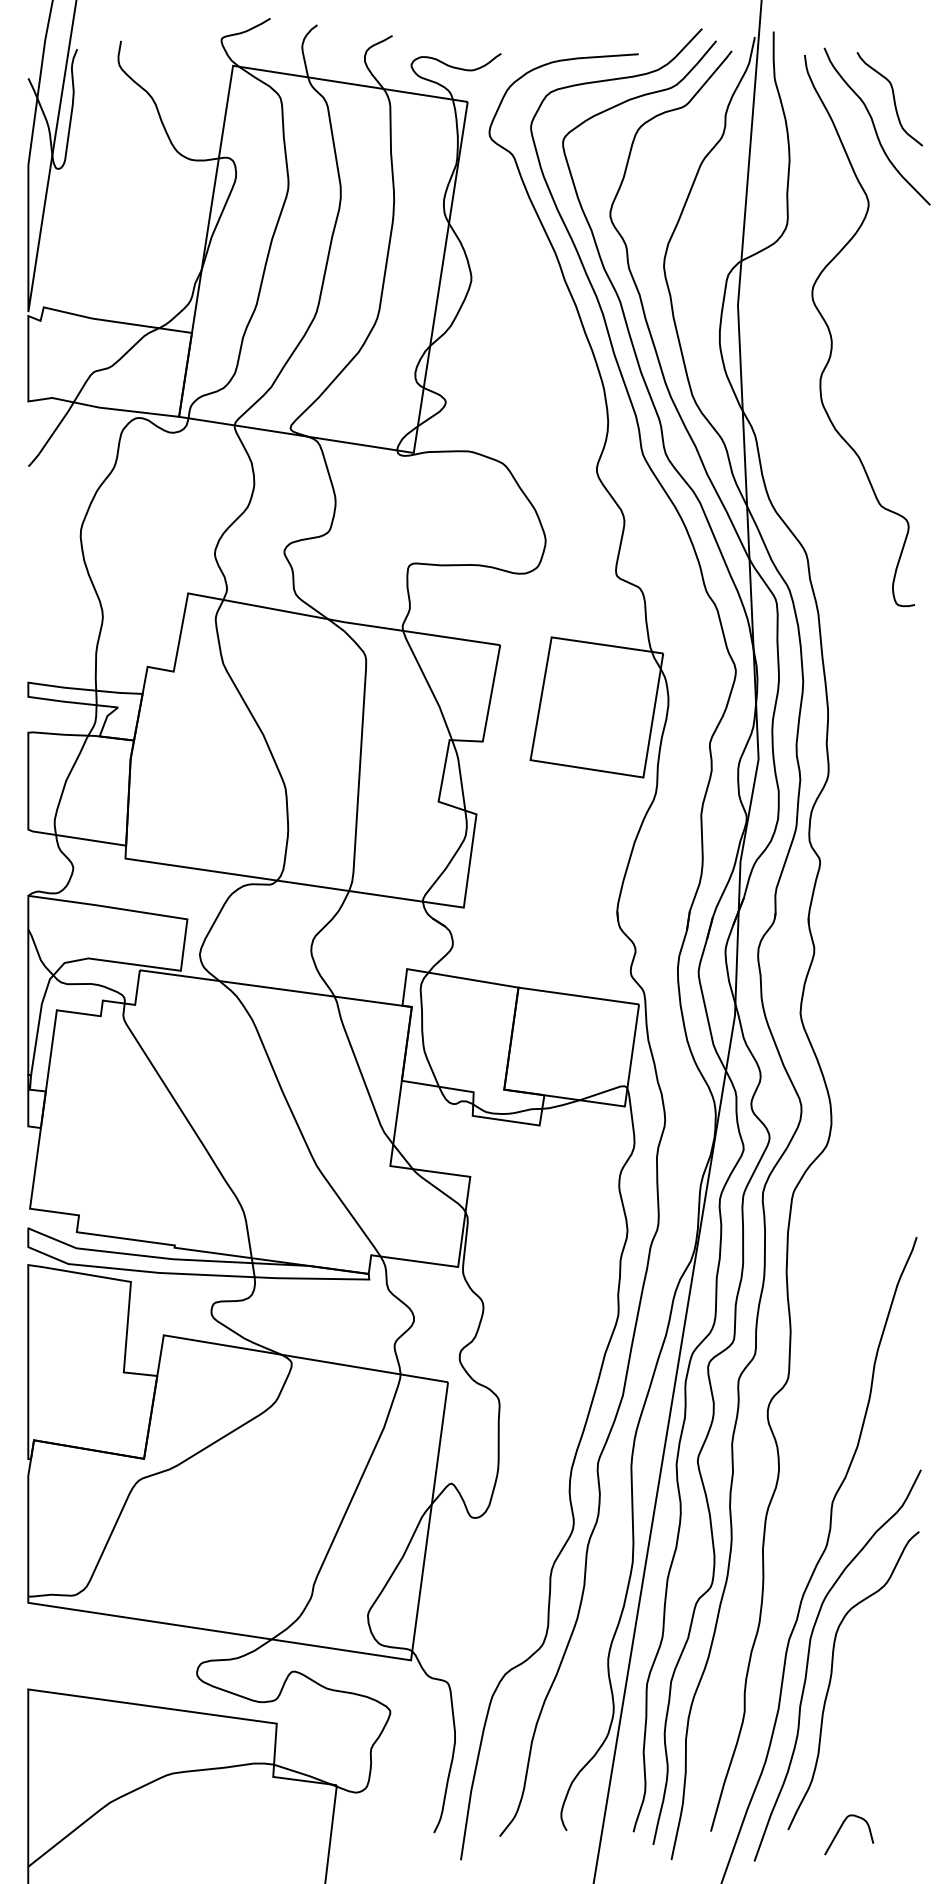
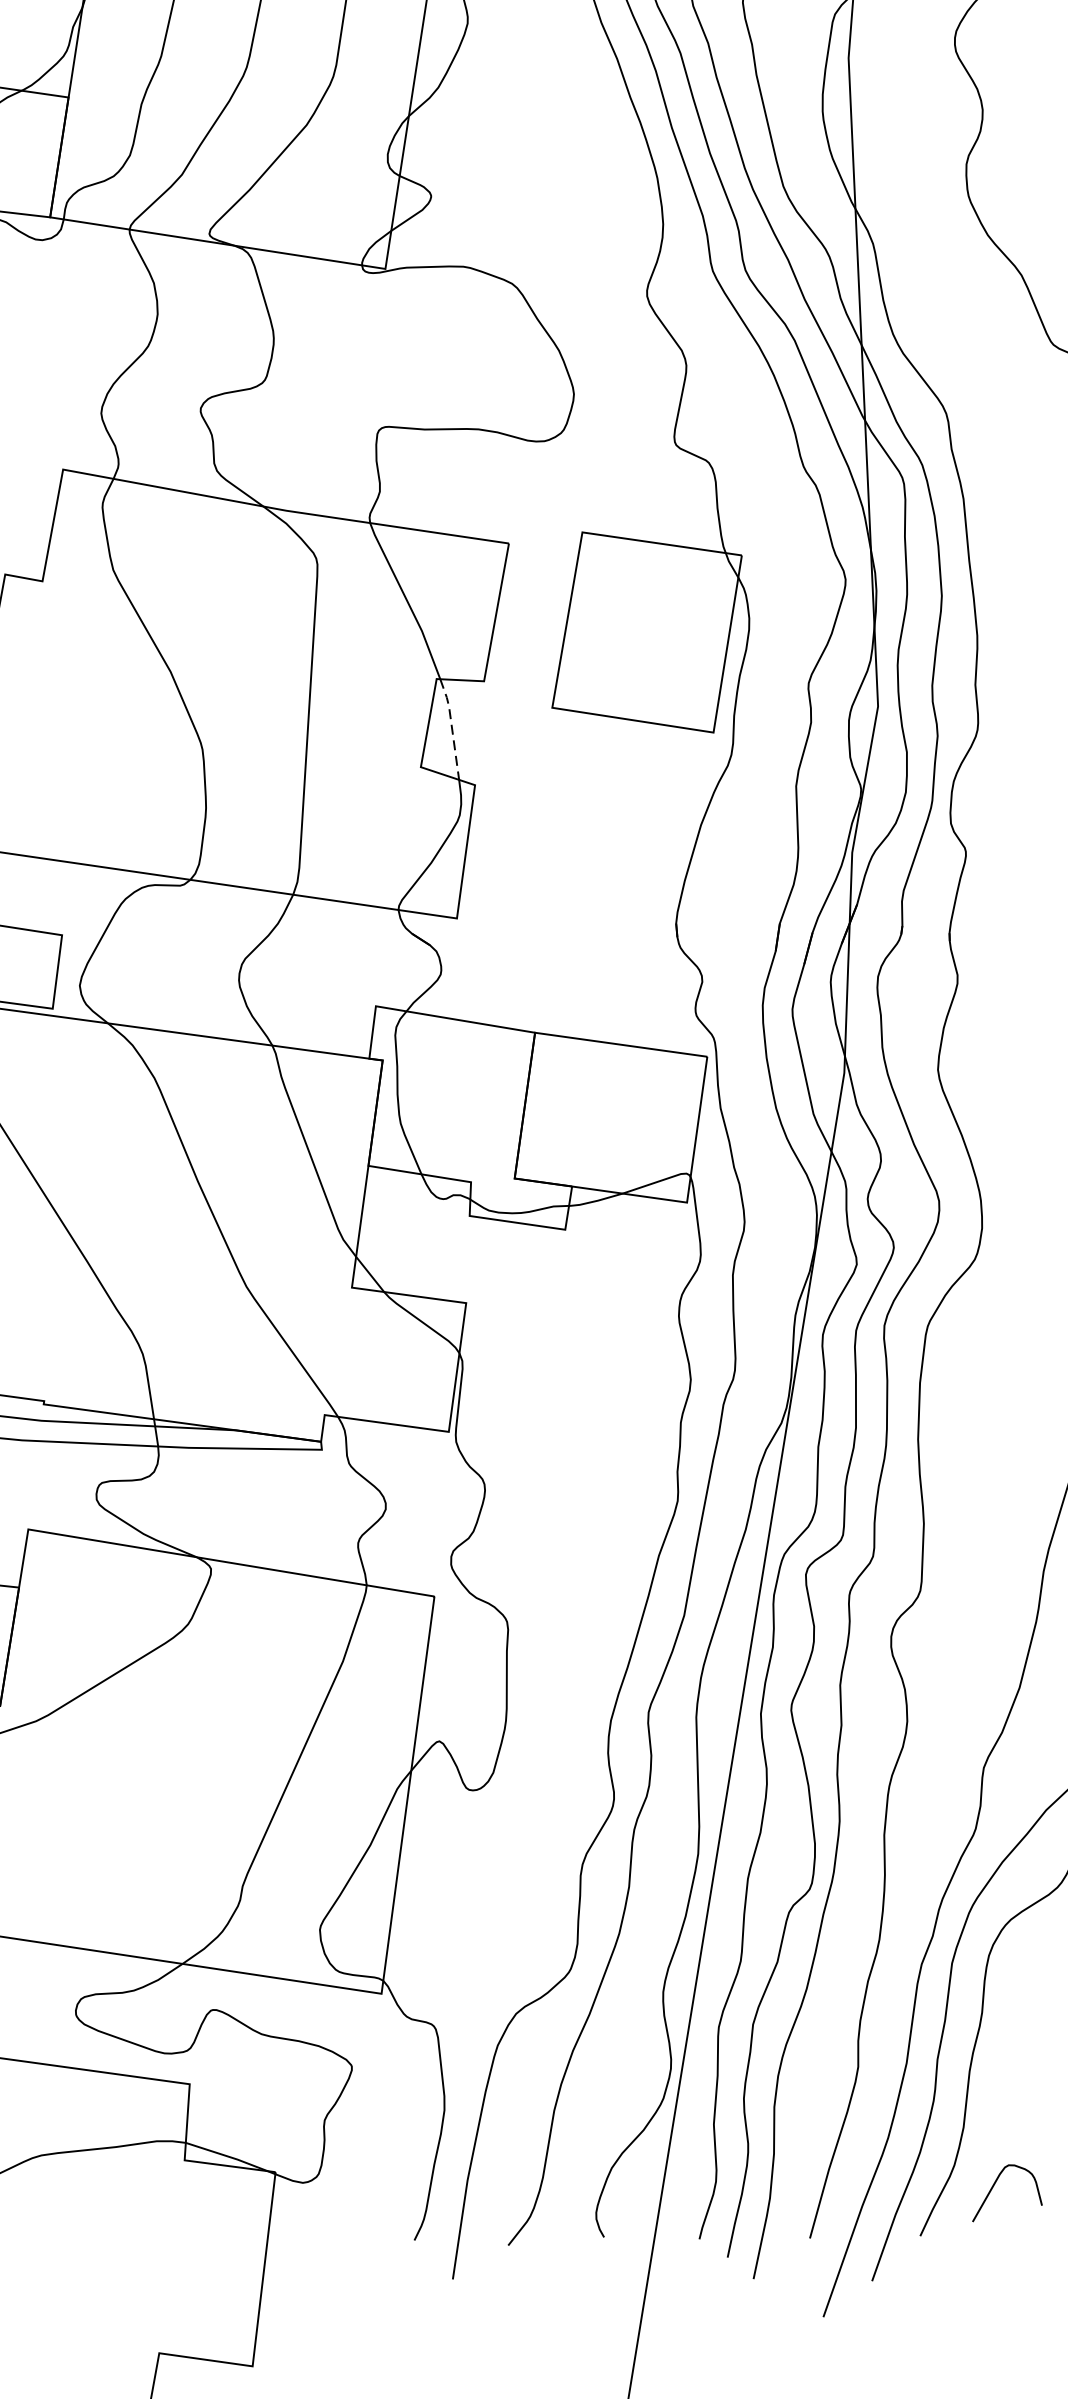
line: (460, 774) -> (452, 728), solid -> dashed
curve: (841, 1828) -> (996, 2184), moved

